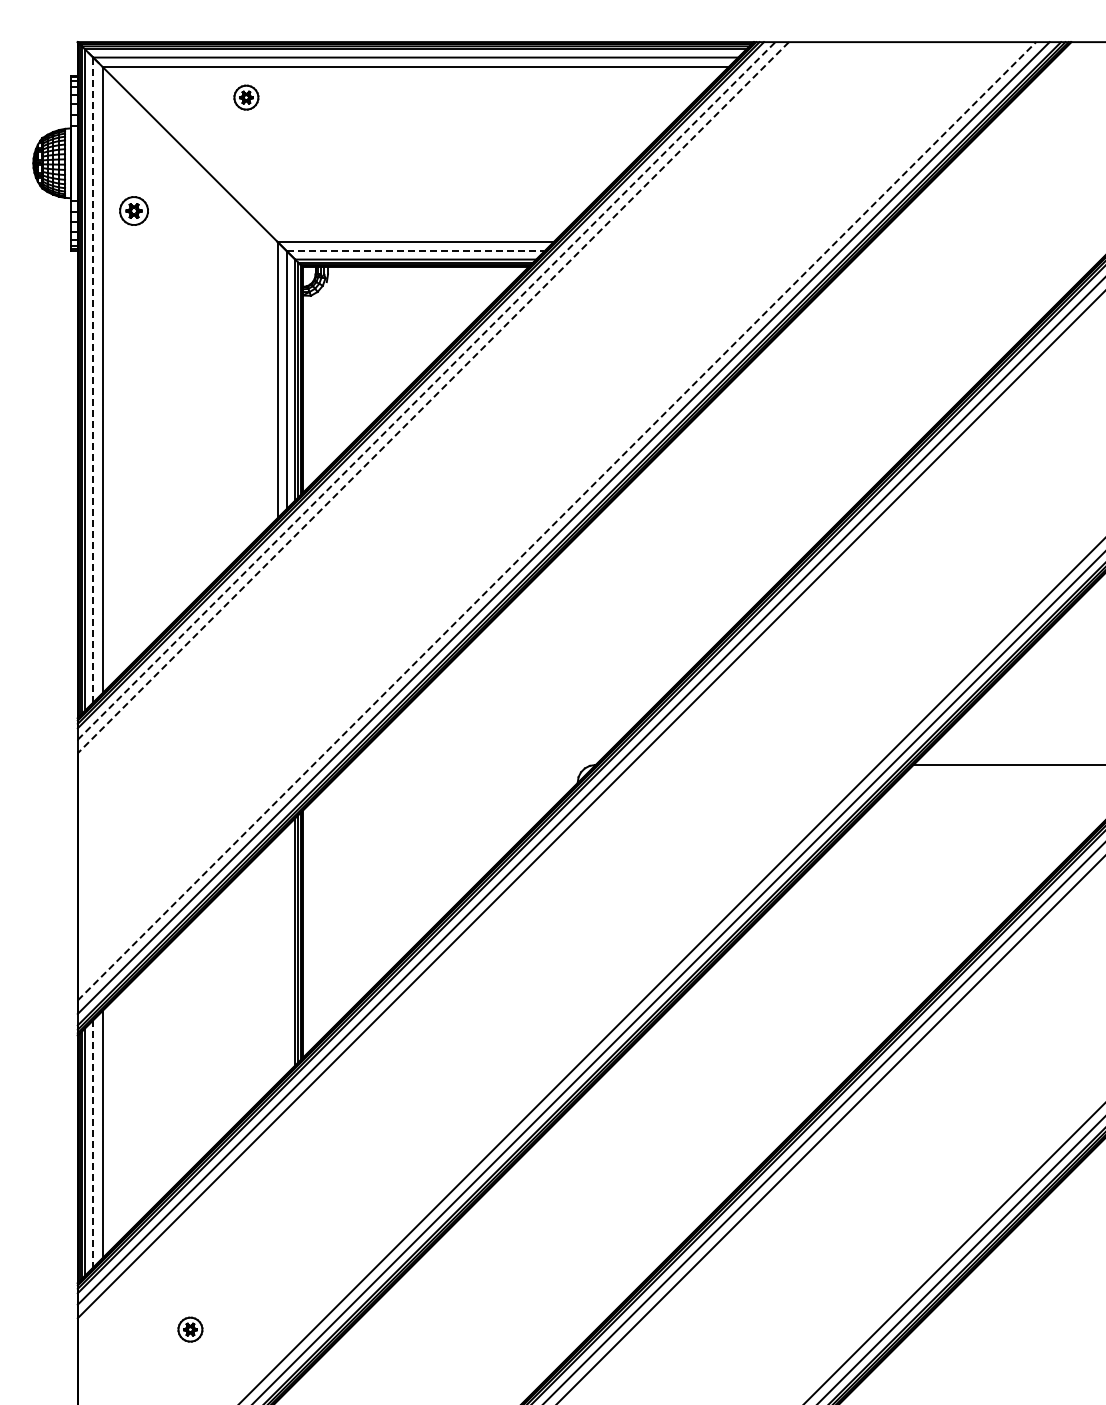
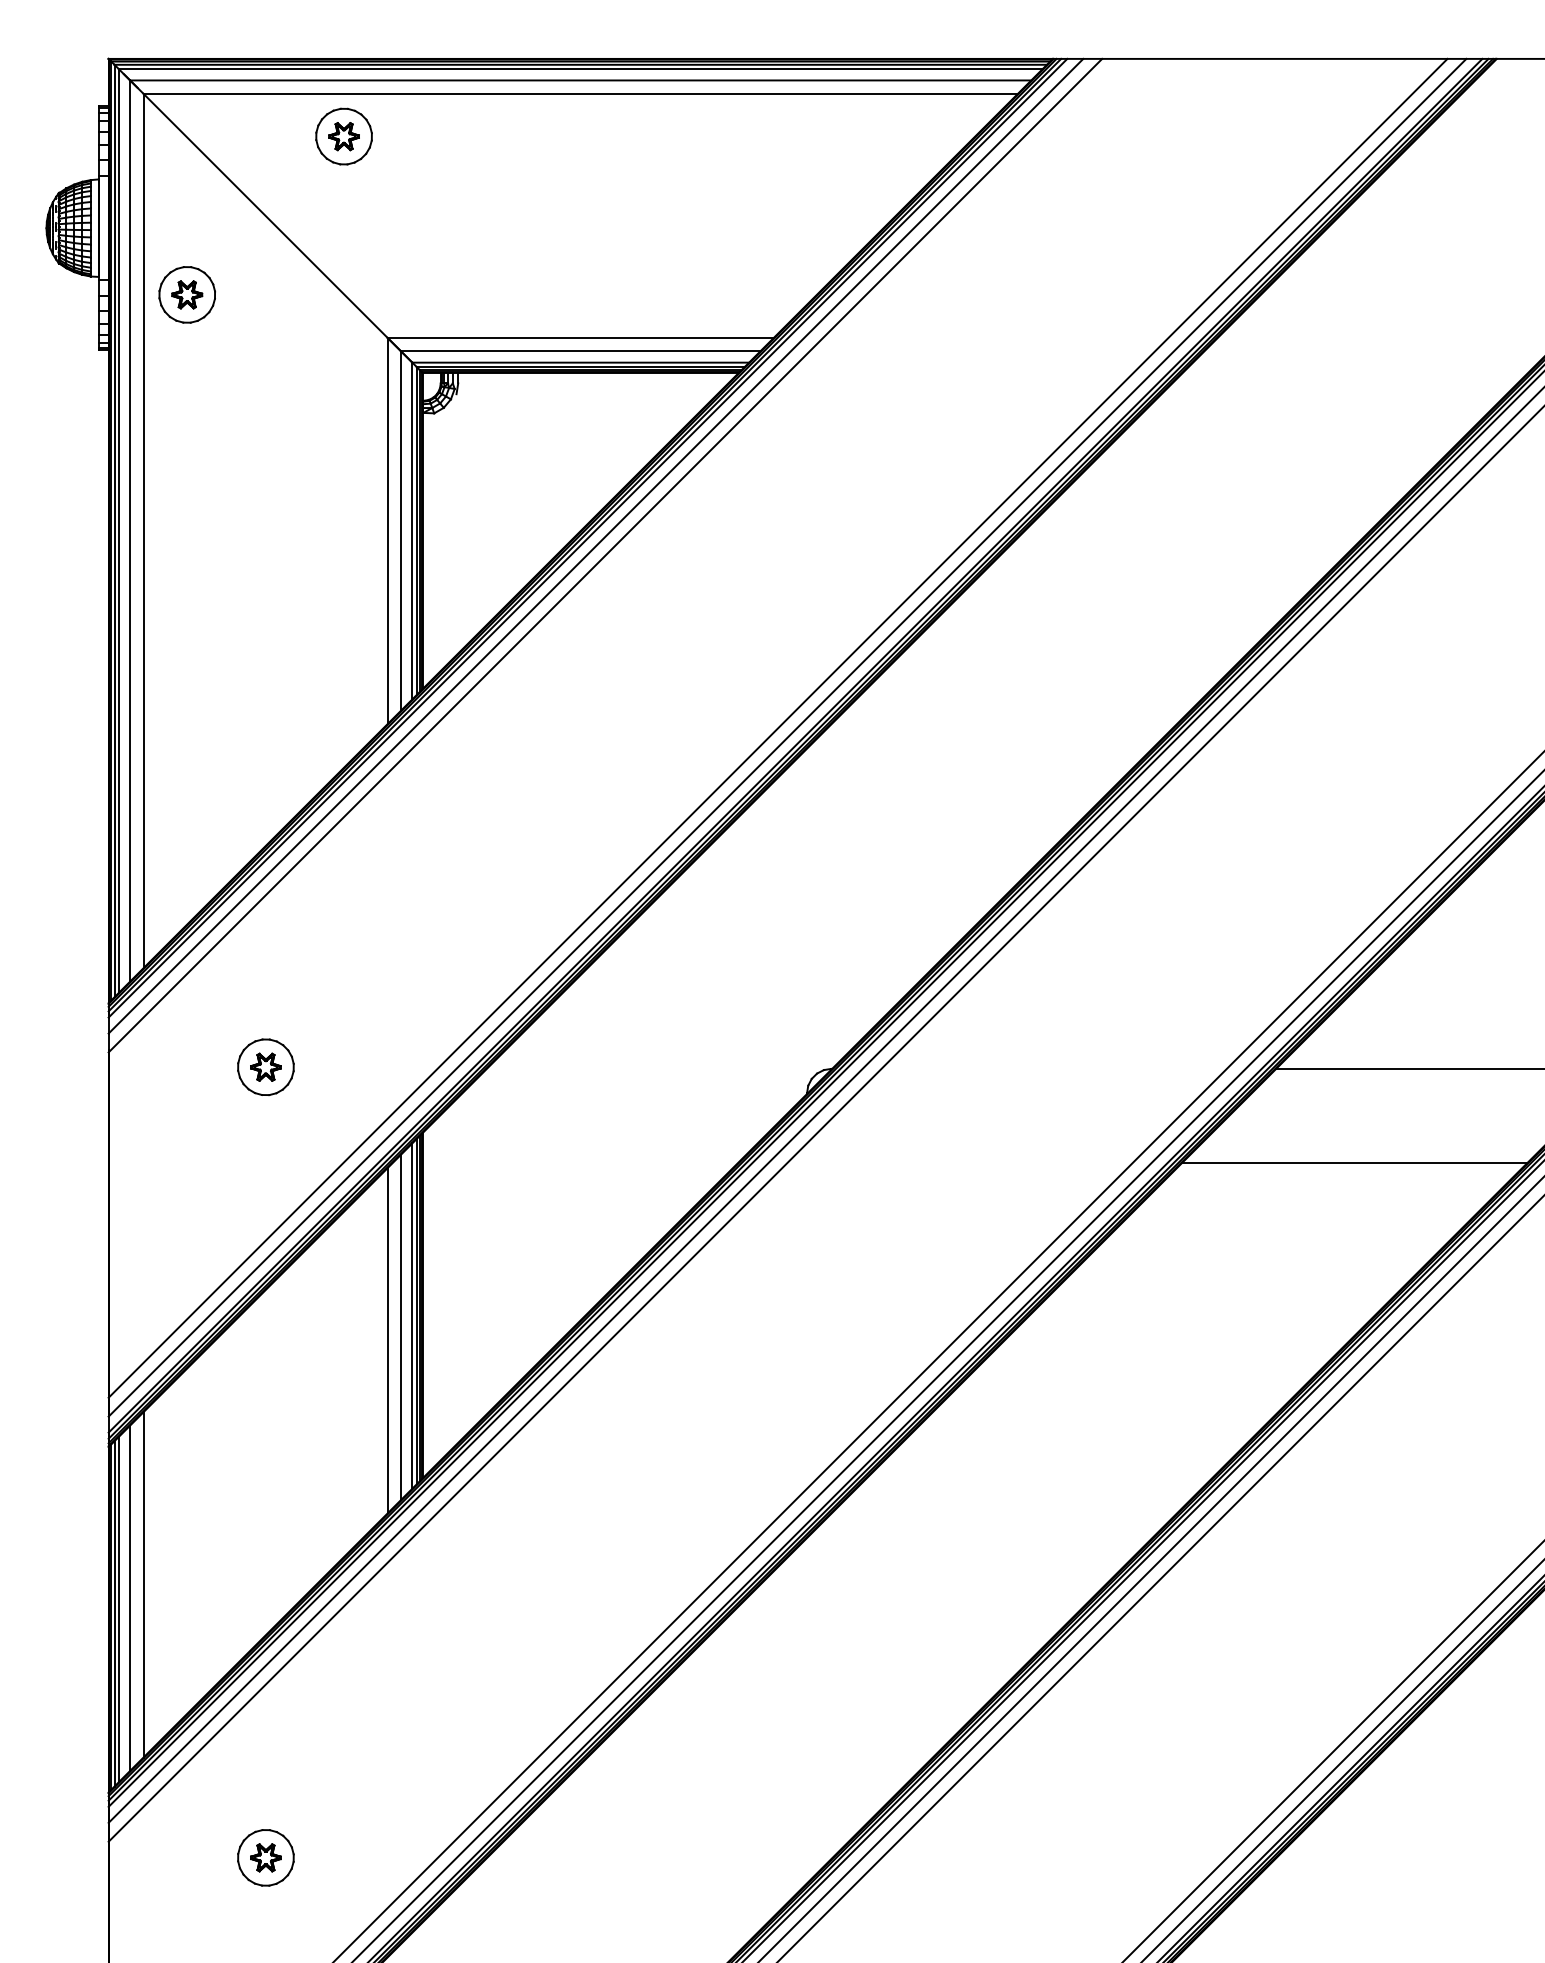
part: (246, 97) -> (344, 136), size x1.67
part: (133, 210) -> (186, 294), size x1.43
line: (415, 251) -> (580, 351), dashed -> solid
line: (93, 380) -> (130, 531), dashed -> solid
line: (427, 390) -> (597, 545), dashed -> solid
line: (433, 397) -> (605, 555), dashed -> solid
line: (556, 521) -> (777, 728), dashed -> solid
part: (190, 763) -> (266, 1066), added
line: (969, 832) -> (1354, 1163), added
line: (287, 949) -> (401, 1326), added
line: (277, 959) -> (387, 1340), added
line: (93, 1143) -> (130, 1597), dashed -> solid
part: (190, 1329) -> (266, 1857), size x1.67

